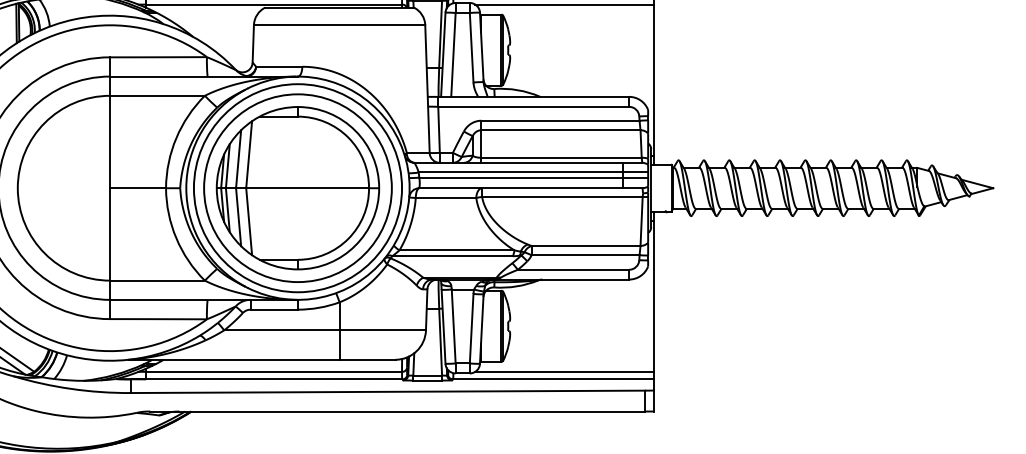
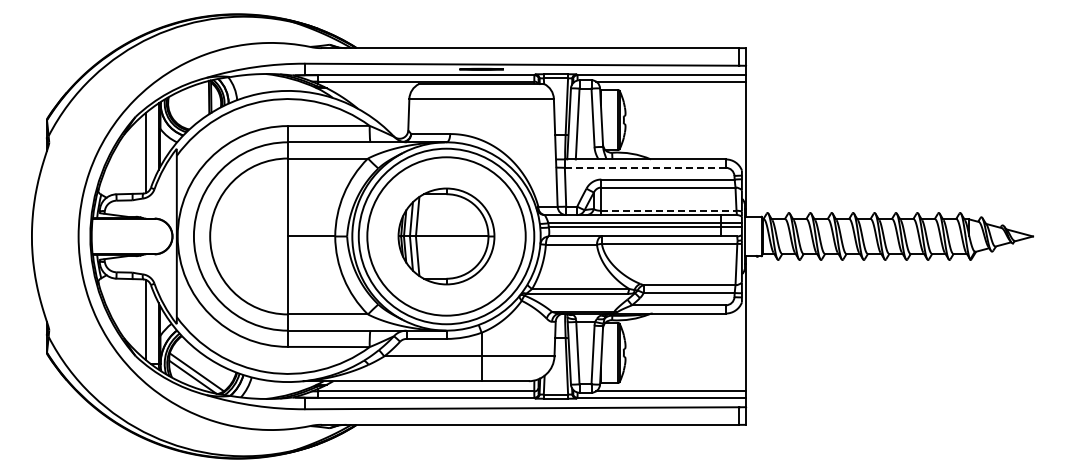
line: (533, 106) -> (645, 167), solid -> dashed
line: (561, 157) -> (668, 210), solid -> dashed
part: (297, 188) -> (446, 236), size x0.7

